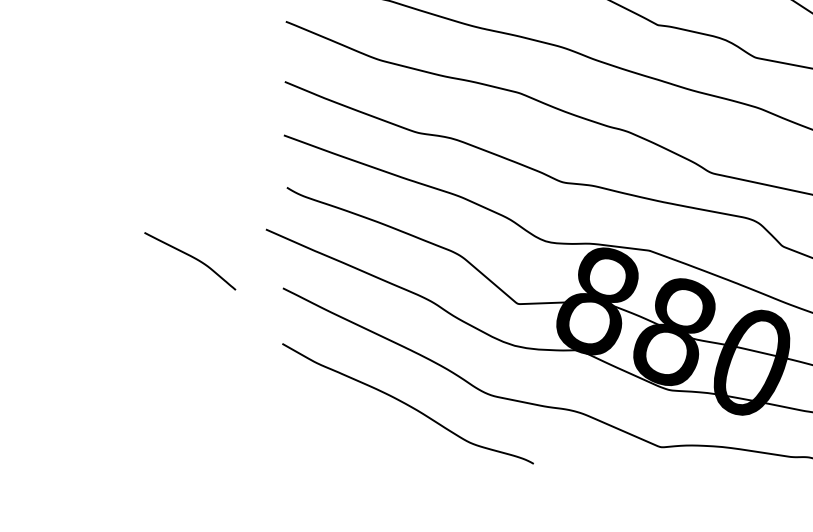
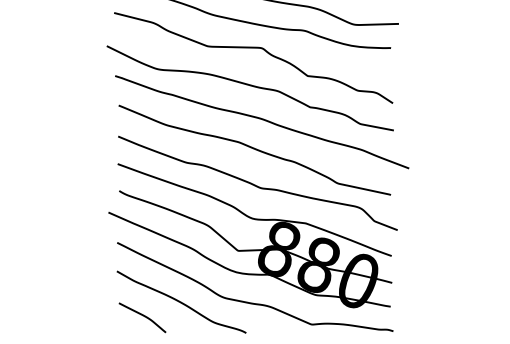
curve: (190, 258) -> (142, 316), moved

